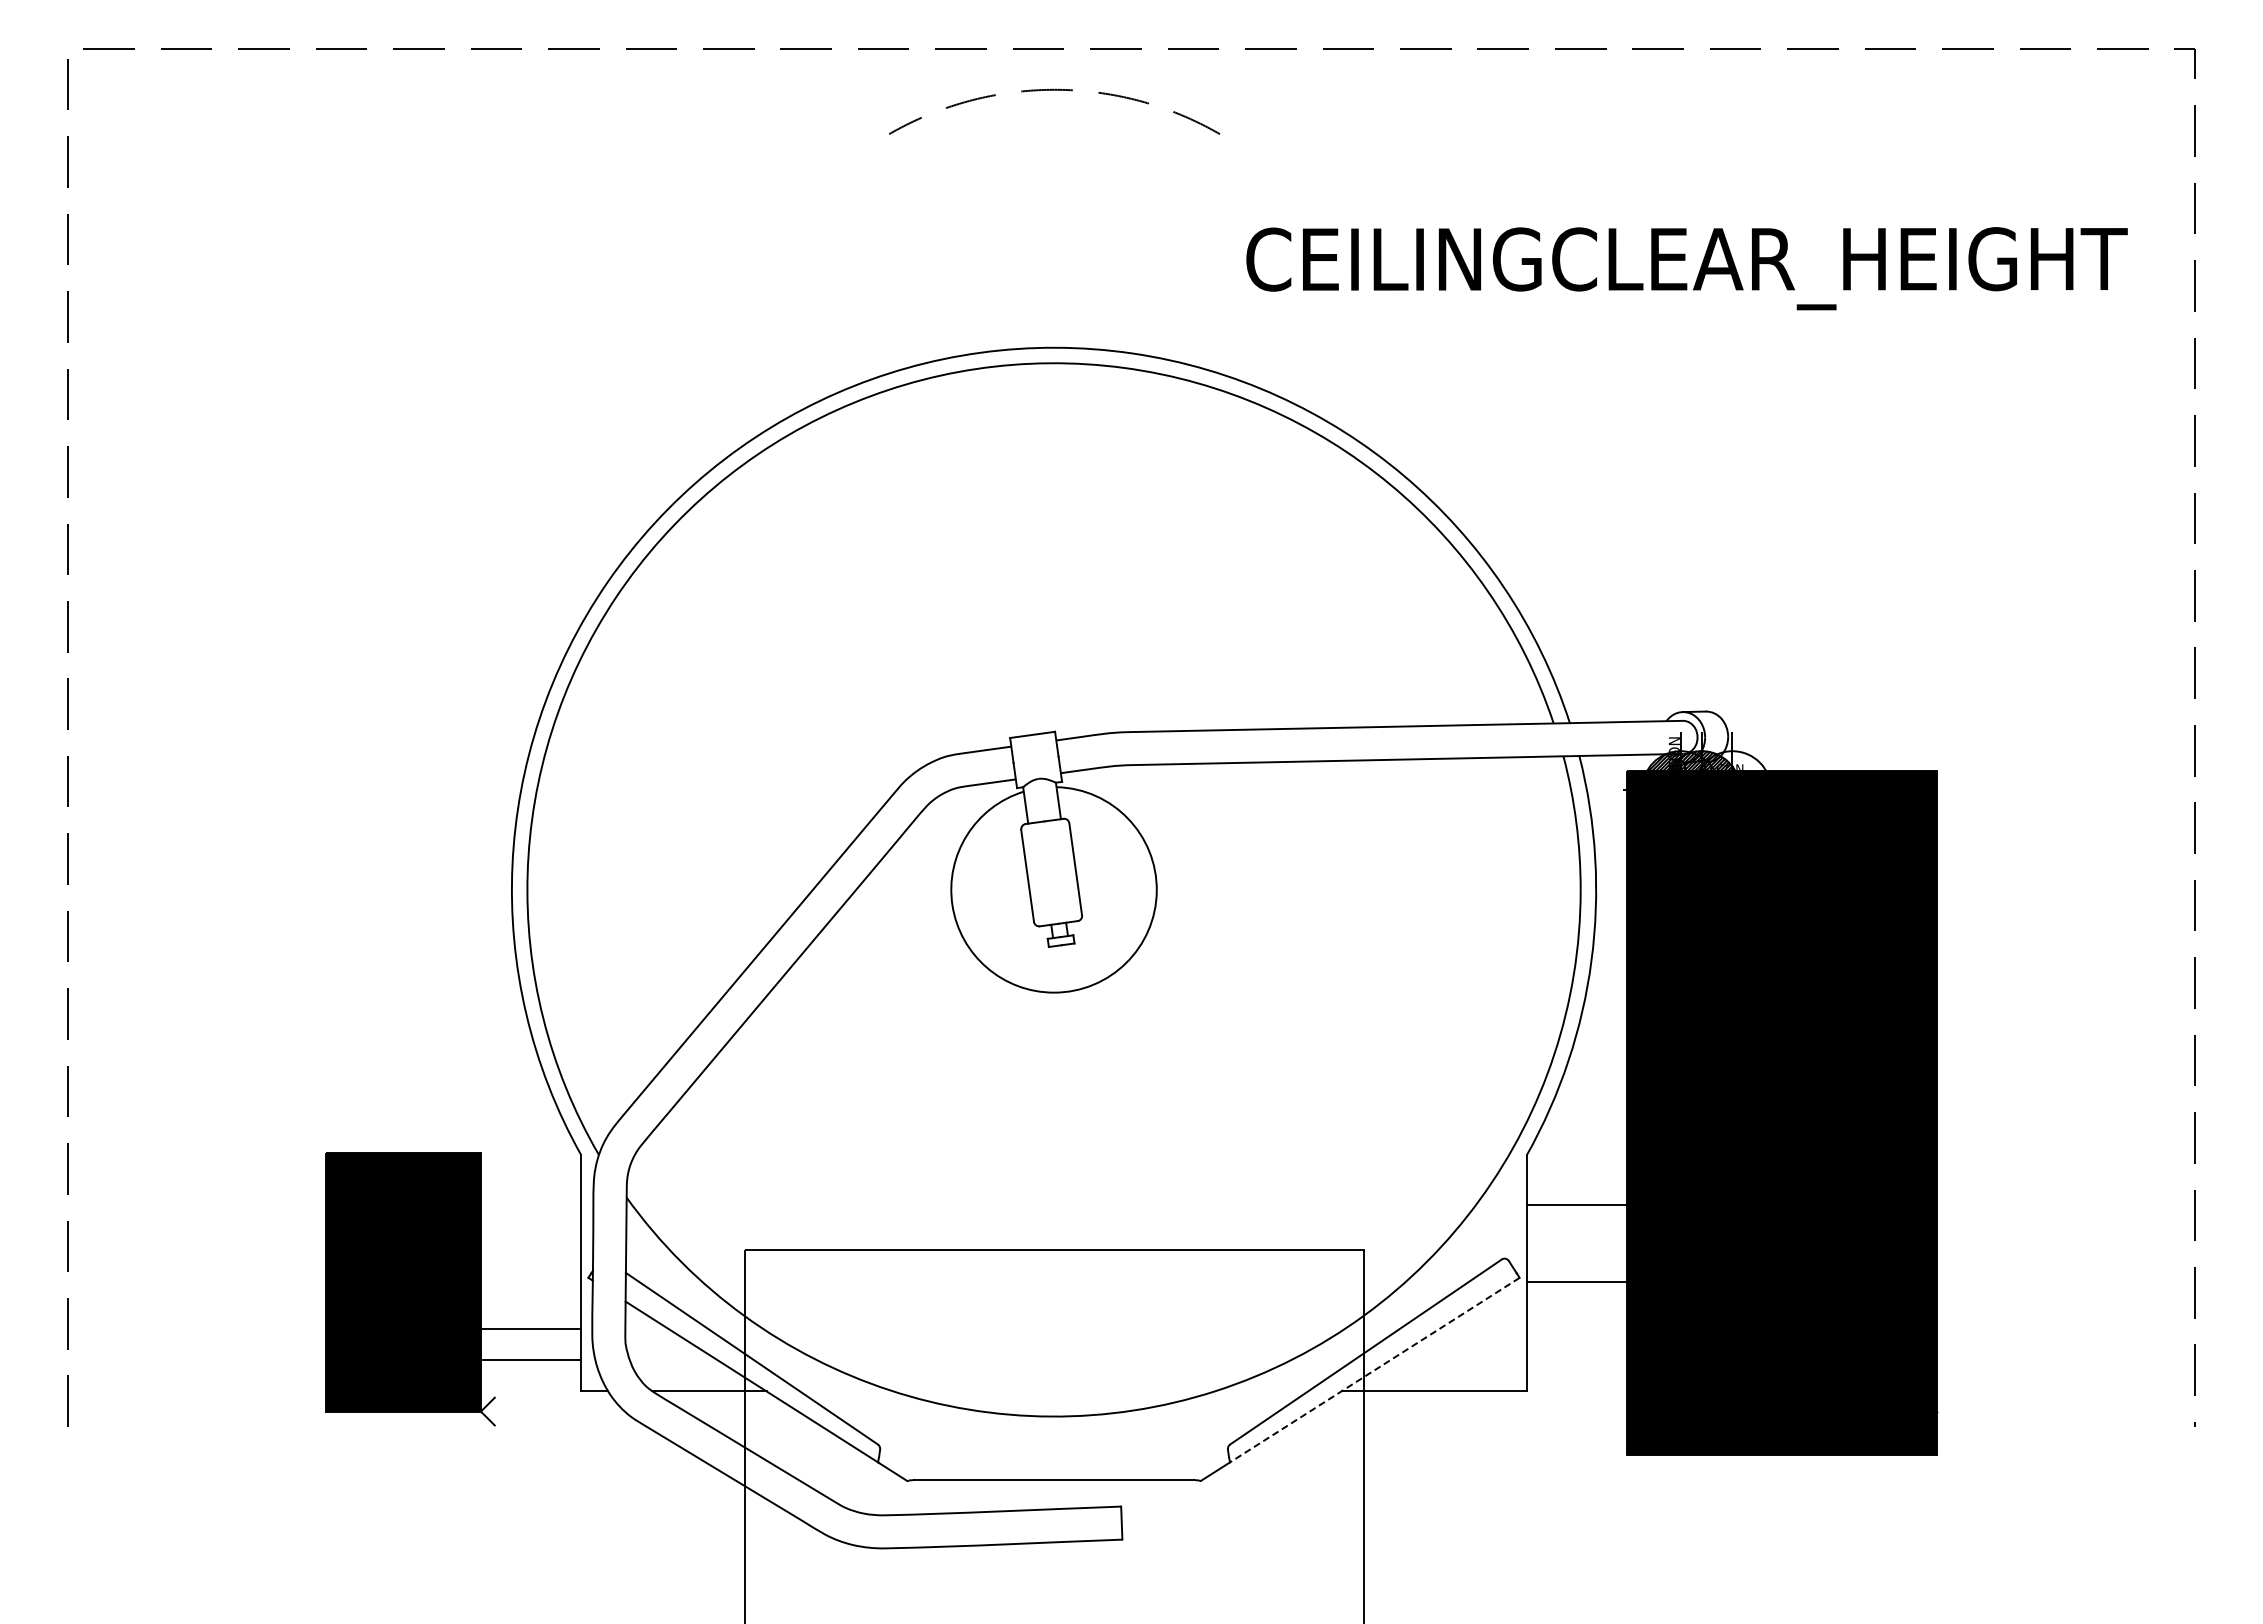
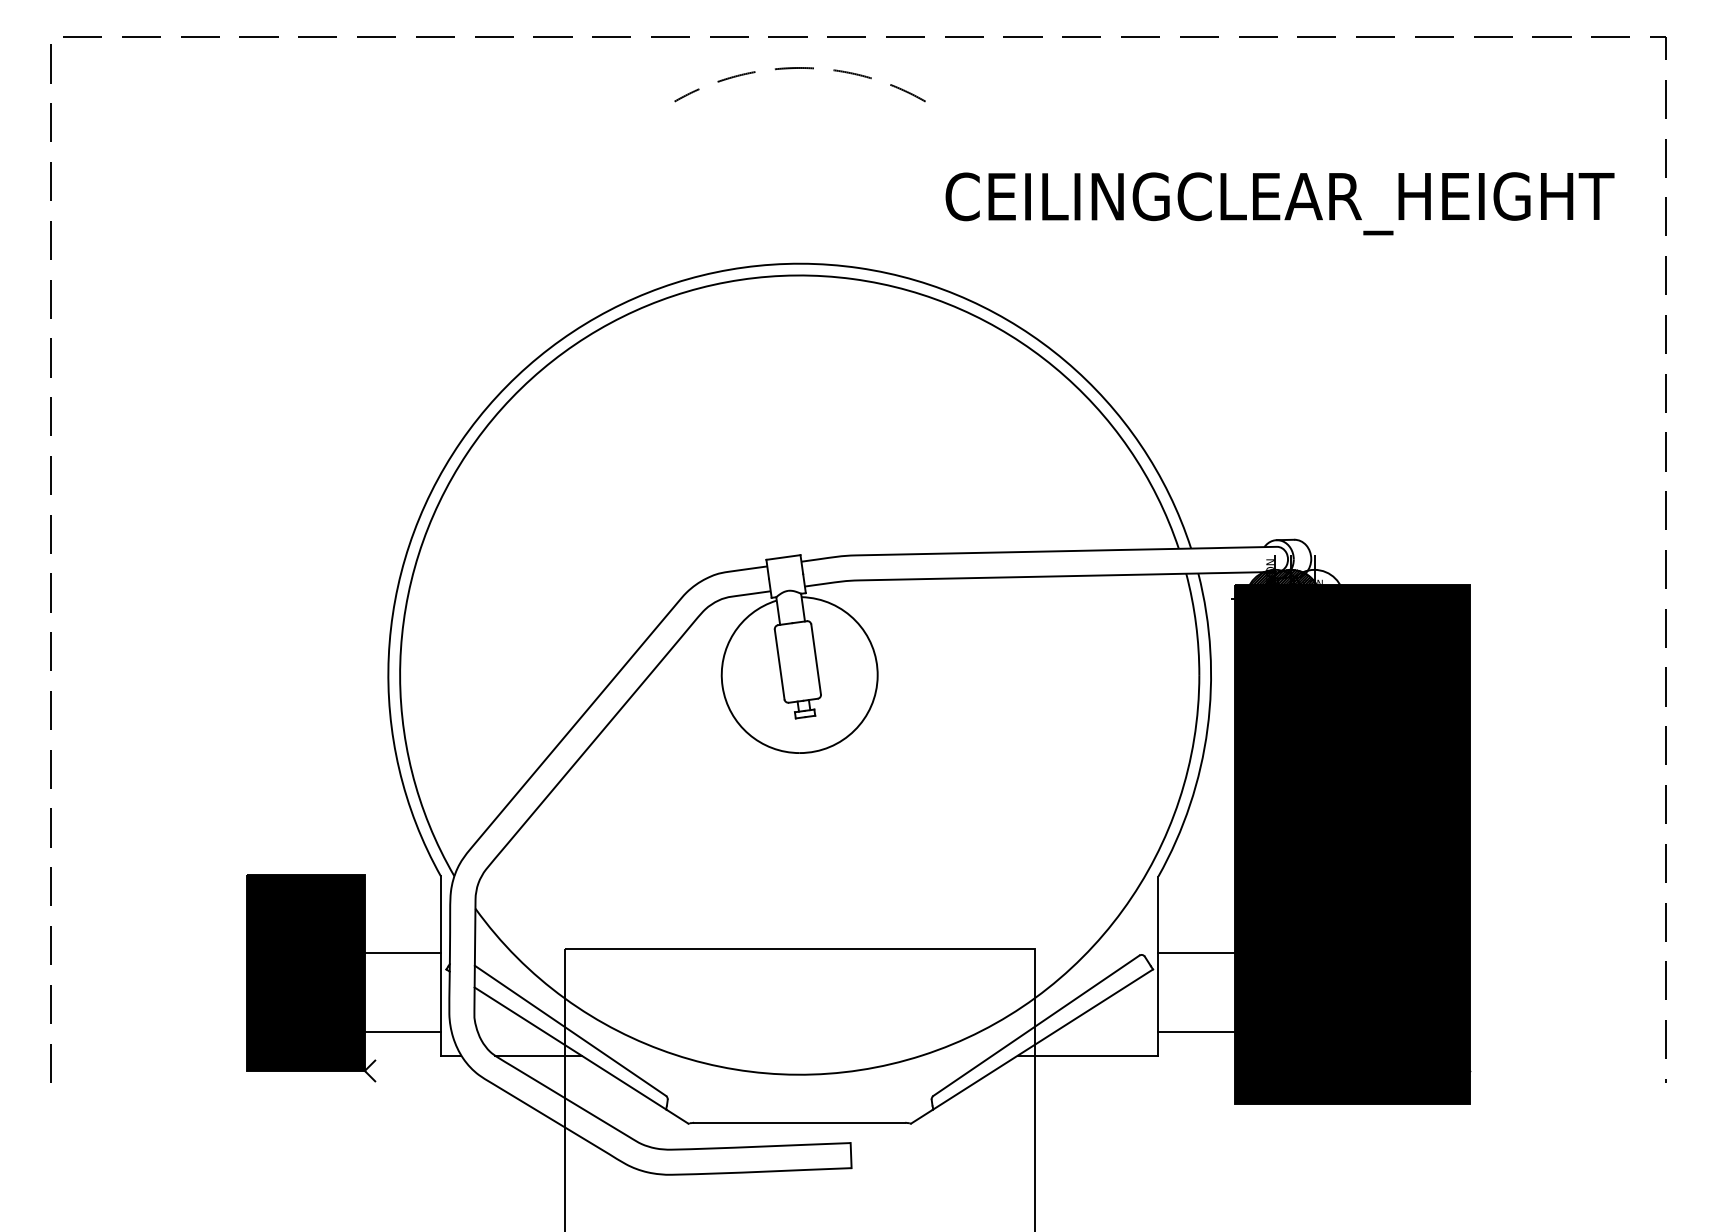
line: (1576, 1205) -> (1196, 953), moved
line: (1576, 1281) -> (1196, 1031), moved
line: (530, 1329) -> (402, 953), moved
line: (1374, 1370) -> (1042, 1039), dashed -> solid

